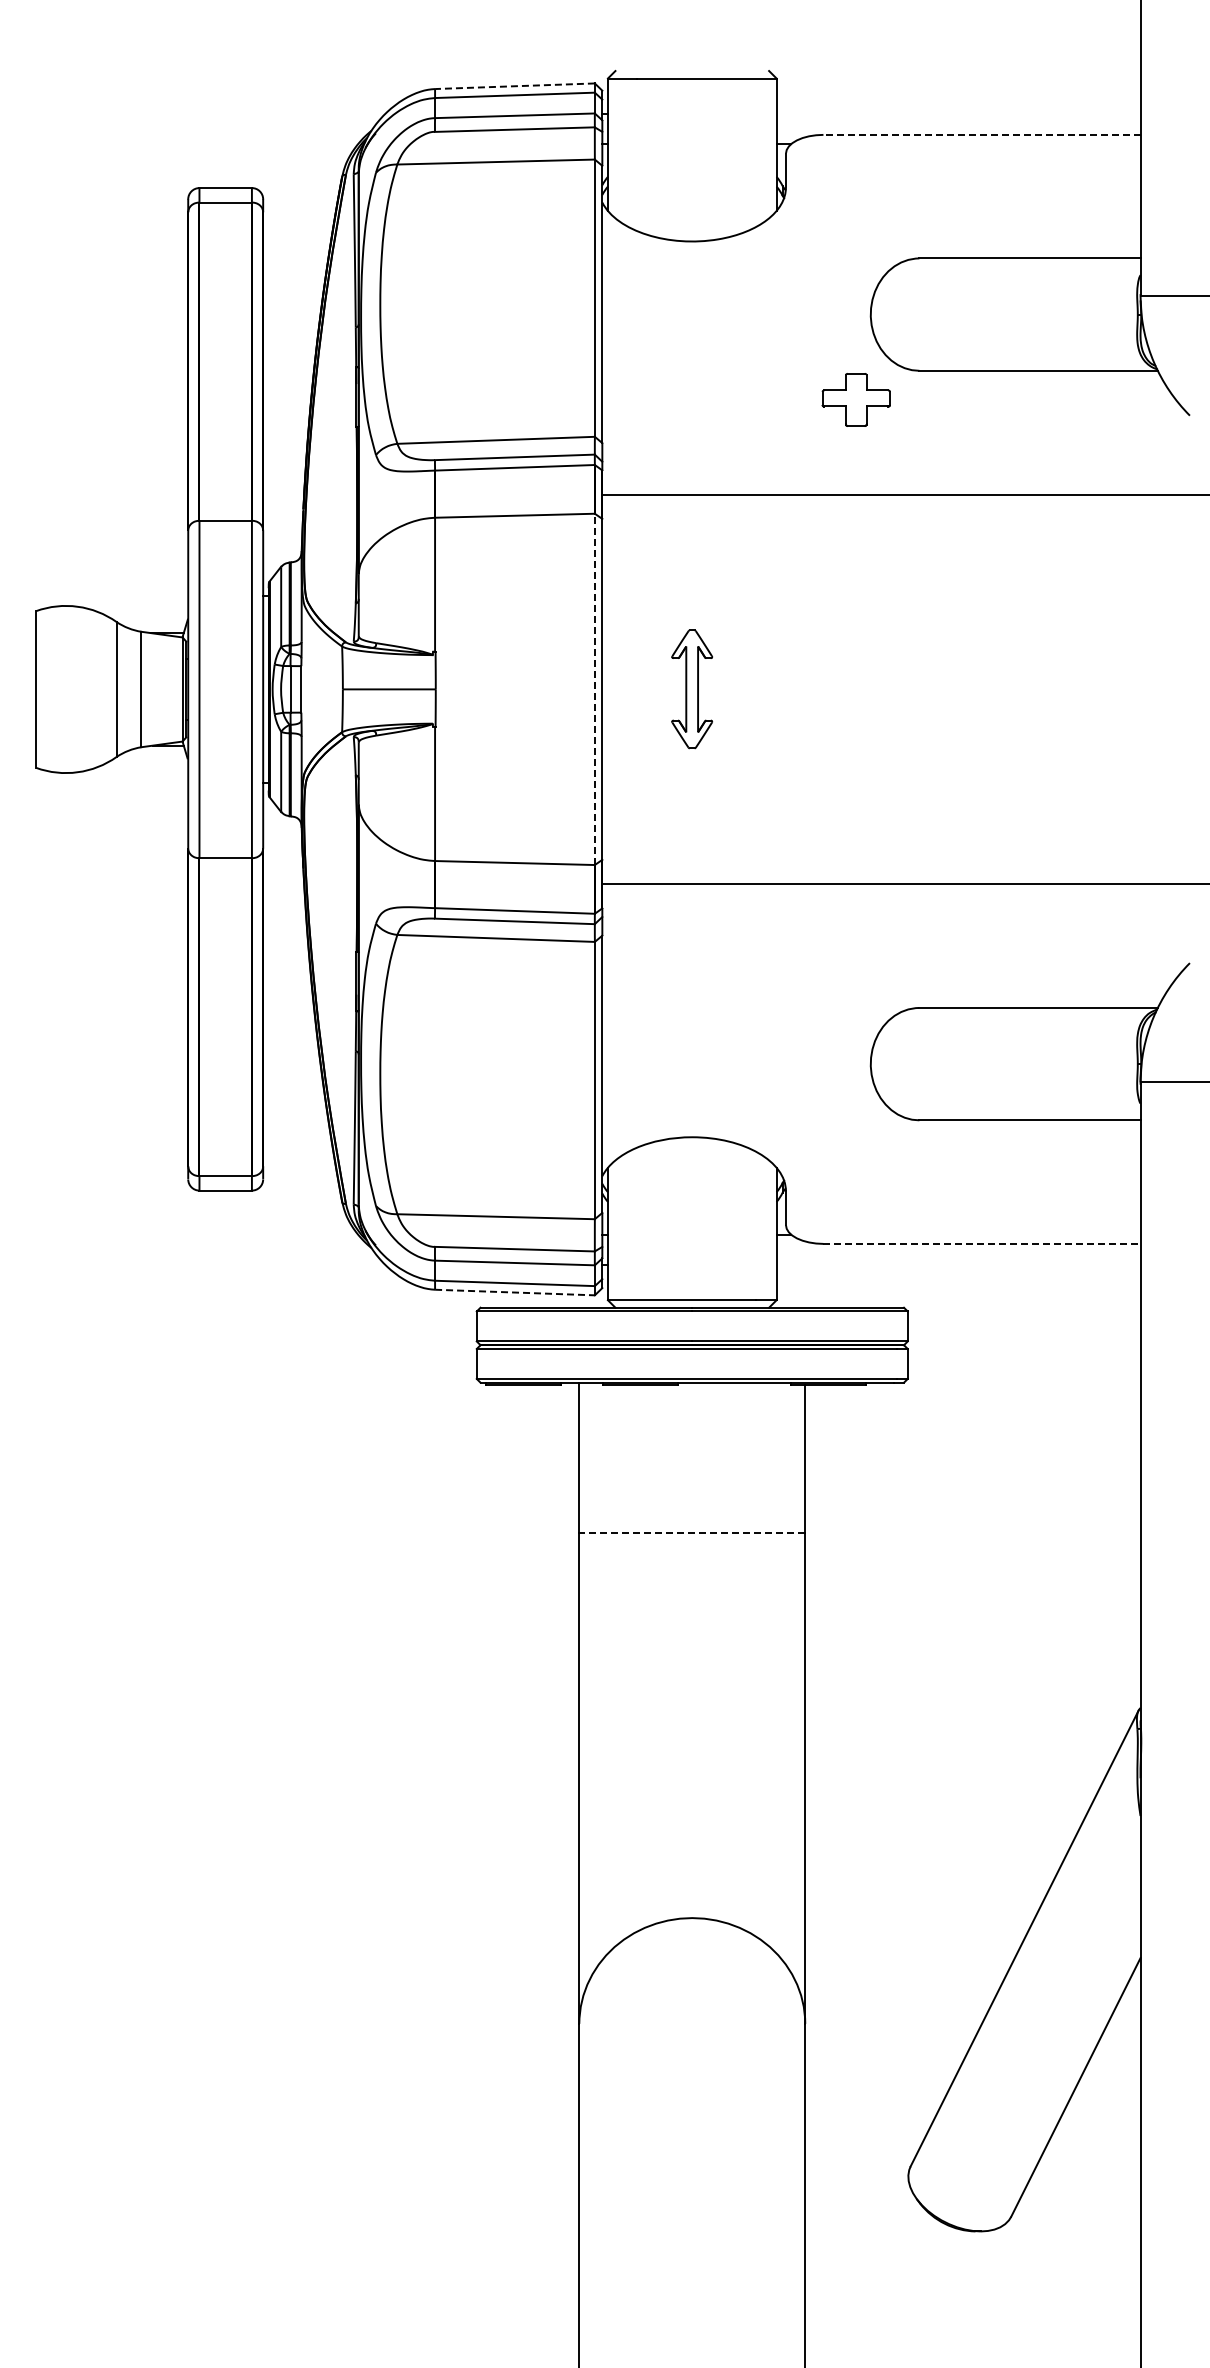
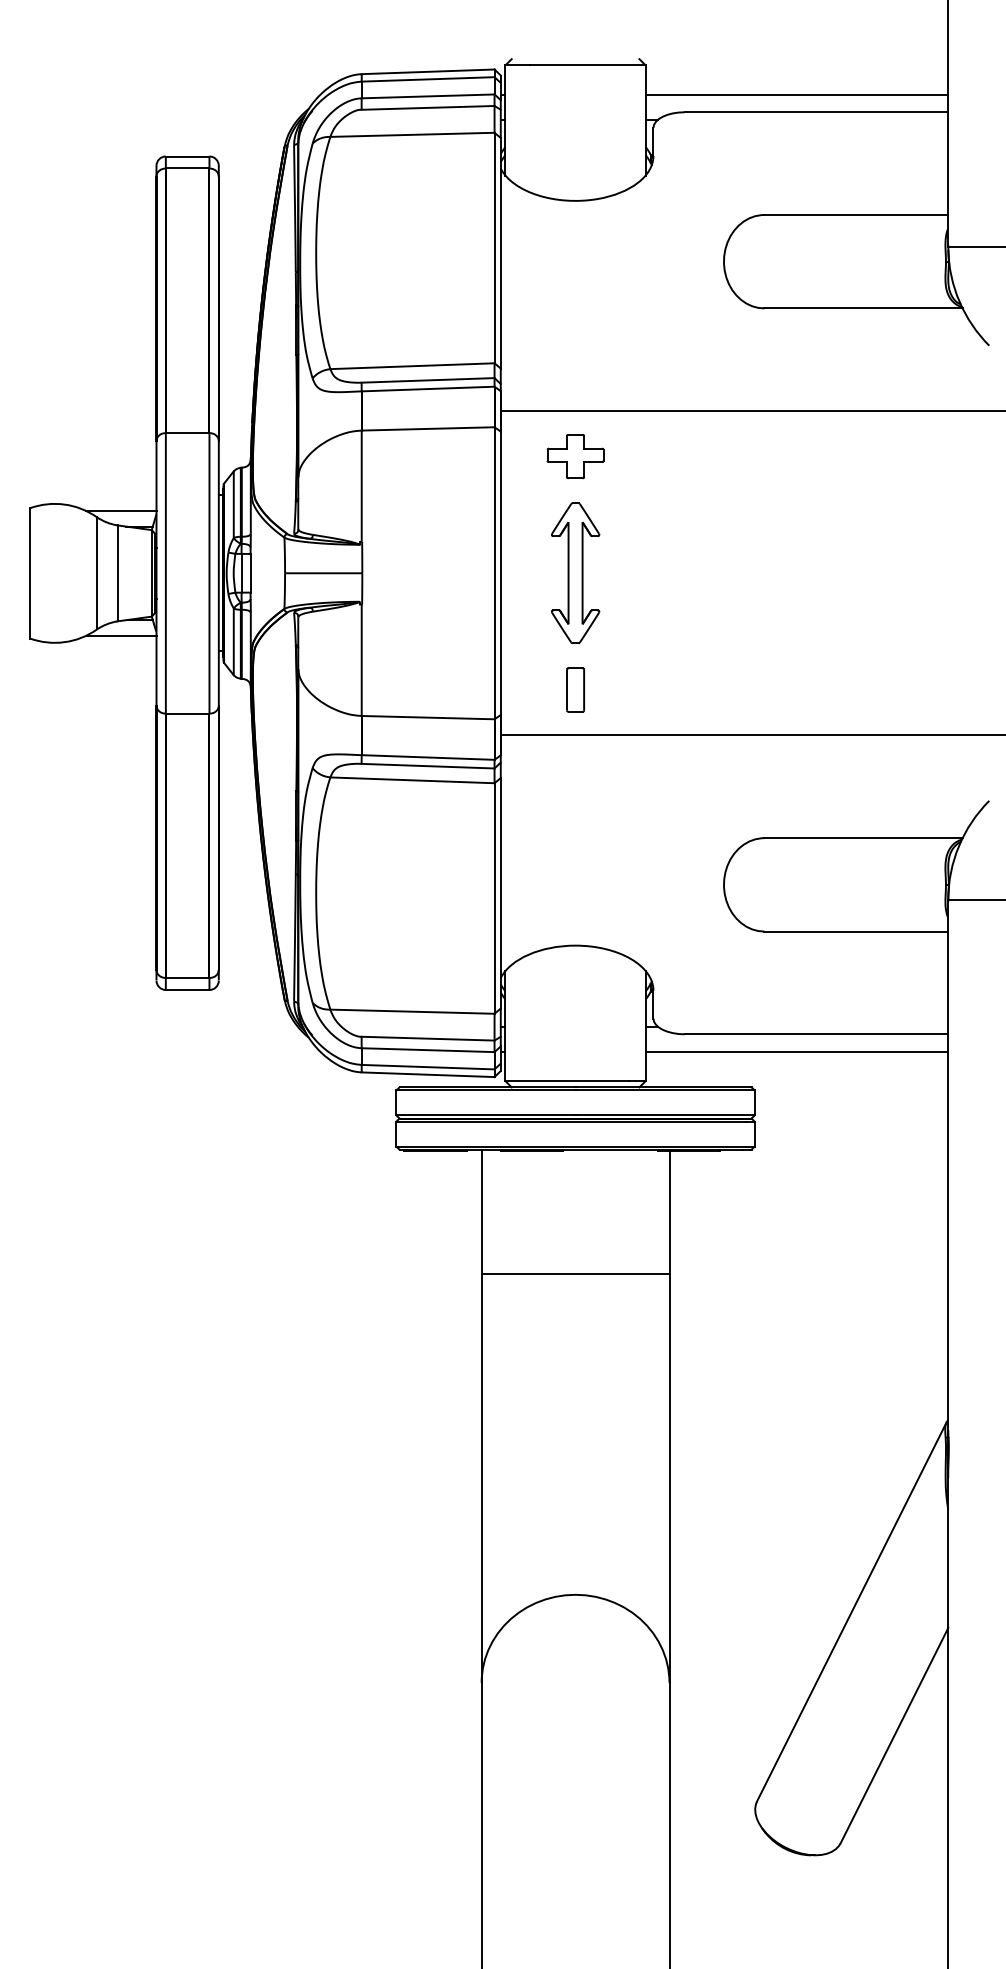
line: (514, 86) -> (427, 72), dashed -> solid
line: (958, 114) -> (796, 95), added
line: (981, 134) -> (816, 111), dashed -> solid
part: (855, 399) -> (574, 456), moved
line: (145, 614) -> (120, 511), added
line: (594, 689) -> (494, 573), dashed -> solid
part: (691, 689) -> (574, 573), size x1.43
line: (146, 764) -> (121, 635), added
part: (692, 829) -> (575, 689), added
line: (981, 1243) -> (816, 1033), dashed -> solid
line: (958, 1264) -> (796, 1051), added
line: (514, 1292) -> (427, 1074), dashed -> solid
line: (692, 1532) -> (575, 1274), dashed -> solid

